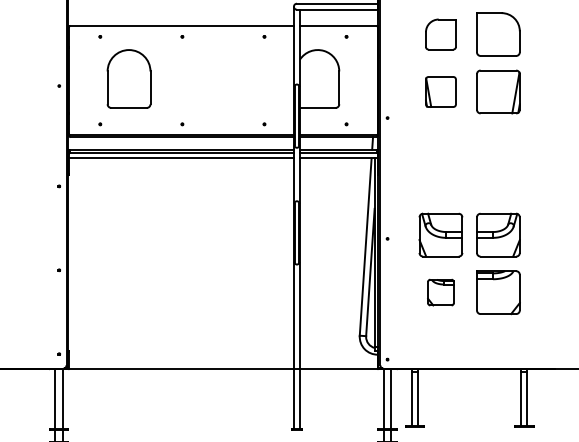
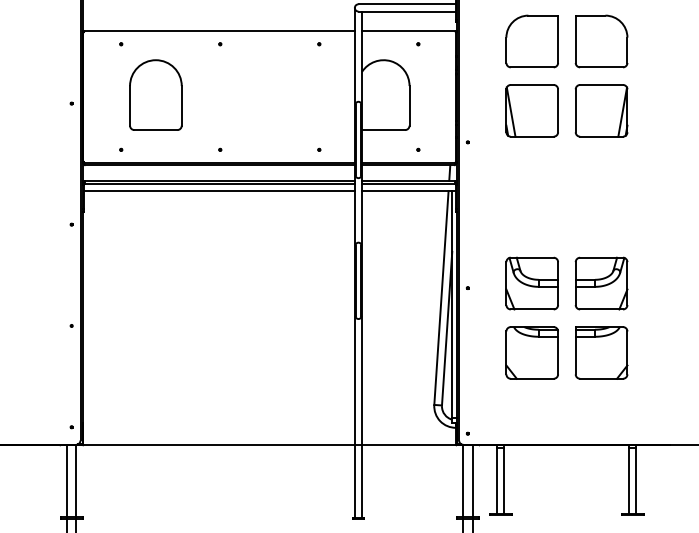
part: (440, 34) -> (531, 41), size x1.43
part: (440, 91) -> (531, 110), size x1.43
part: (440, 292) -> (531, 352), size x1.67

